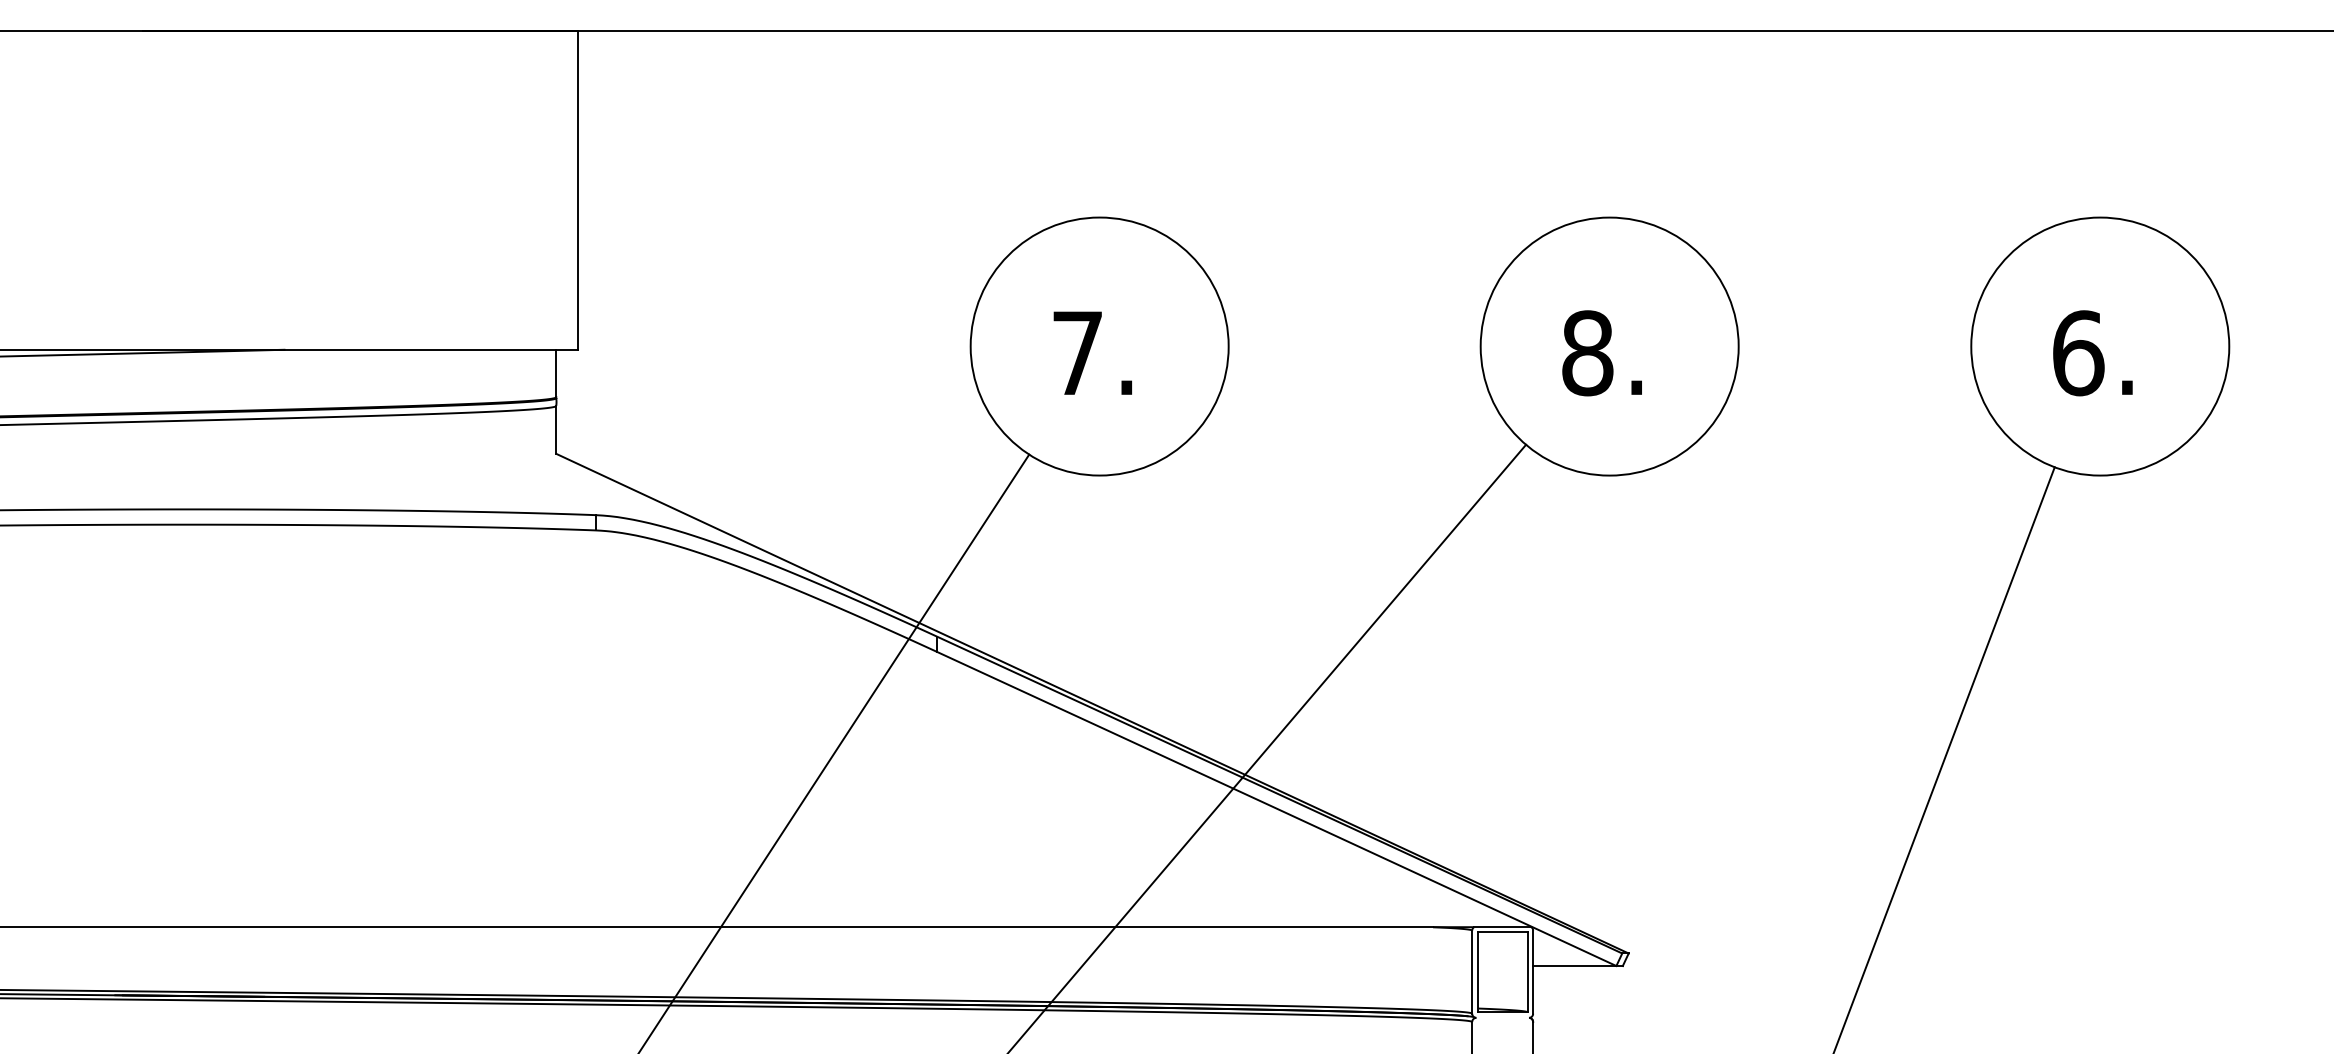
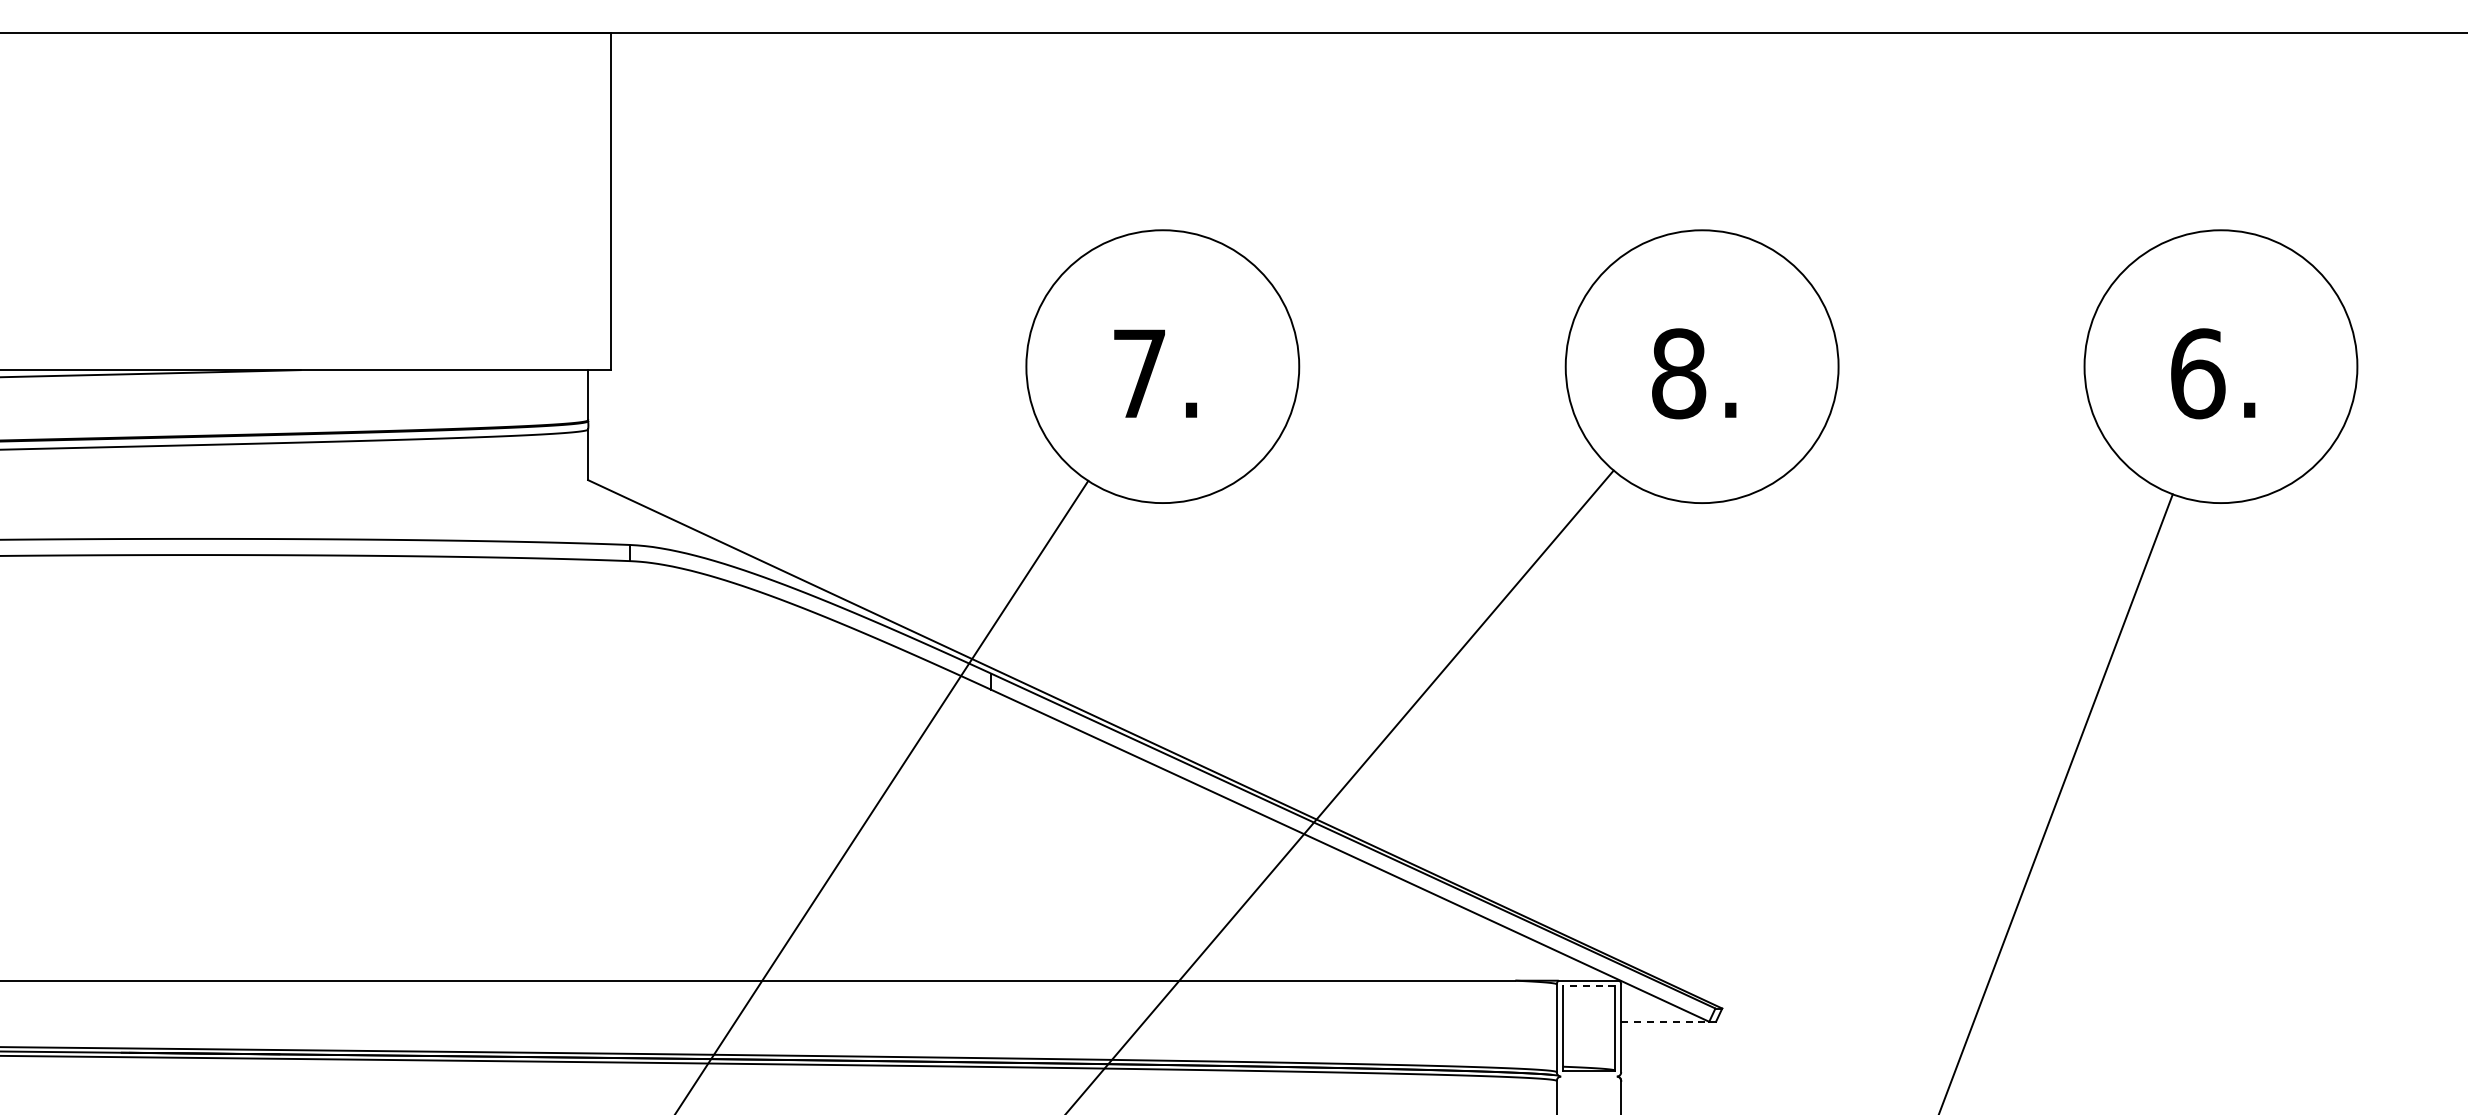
line: (1502, 931) -> (1588, 985), solid -> dashed
line: (1575, 965) -> (1665, 1021), solid -> dashed

